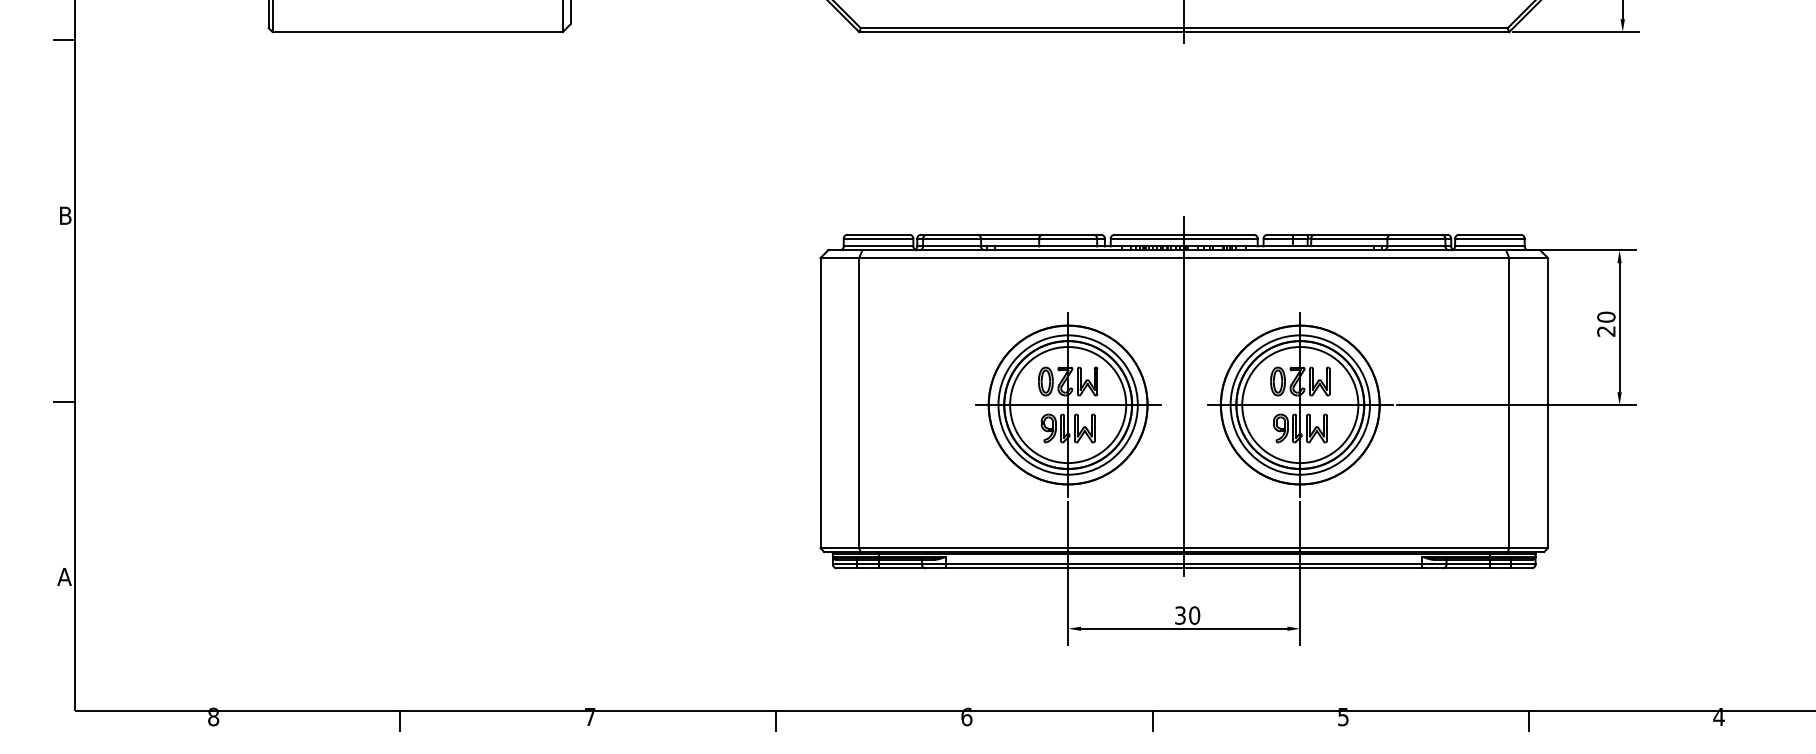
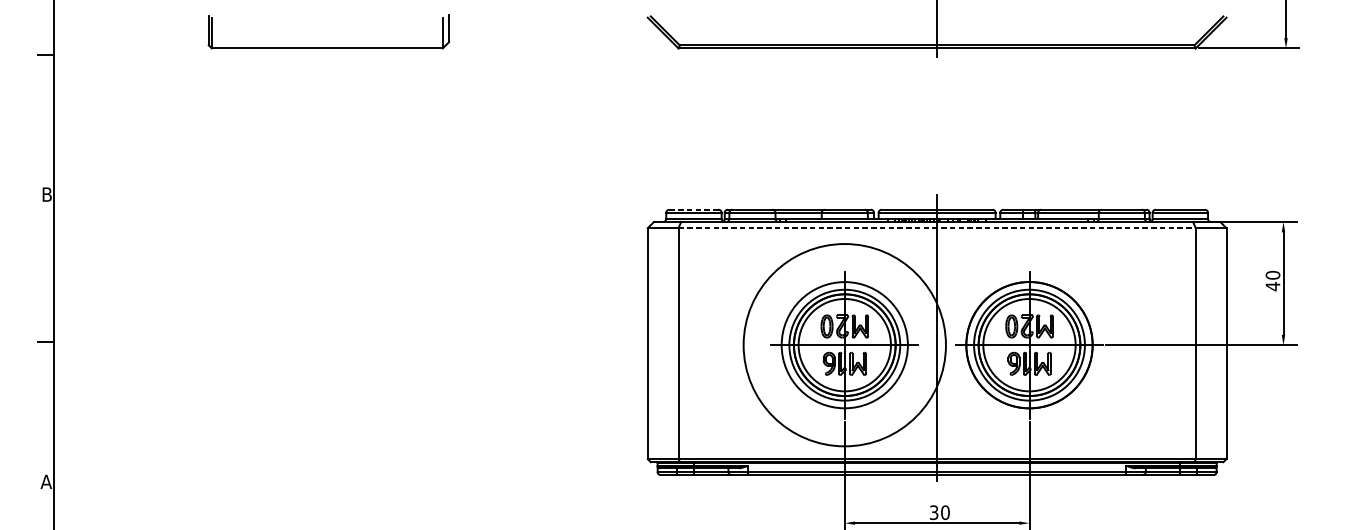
line: (878, 234) -> (693, 209), solid -> dashed
line: (1184, 258) -> (937, 228), solid -> dashed
text: (1606, 331) -> (1273, 286), 20 -> 40
circle: (1067, 404) -> (844, 344), size x1.6

